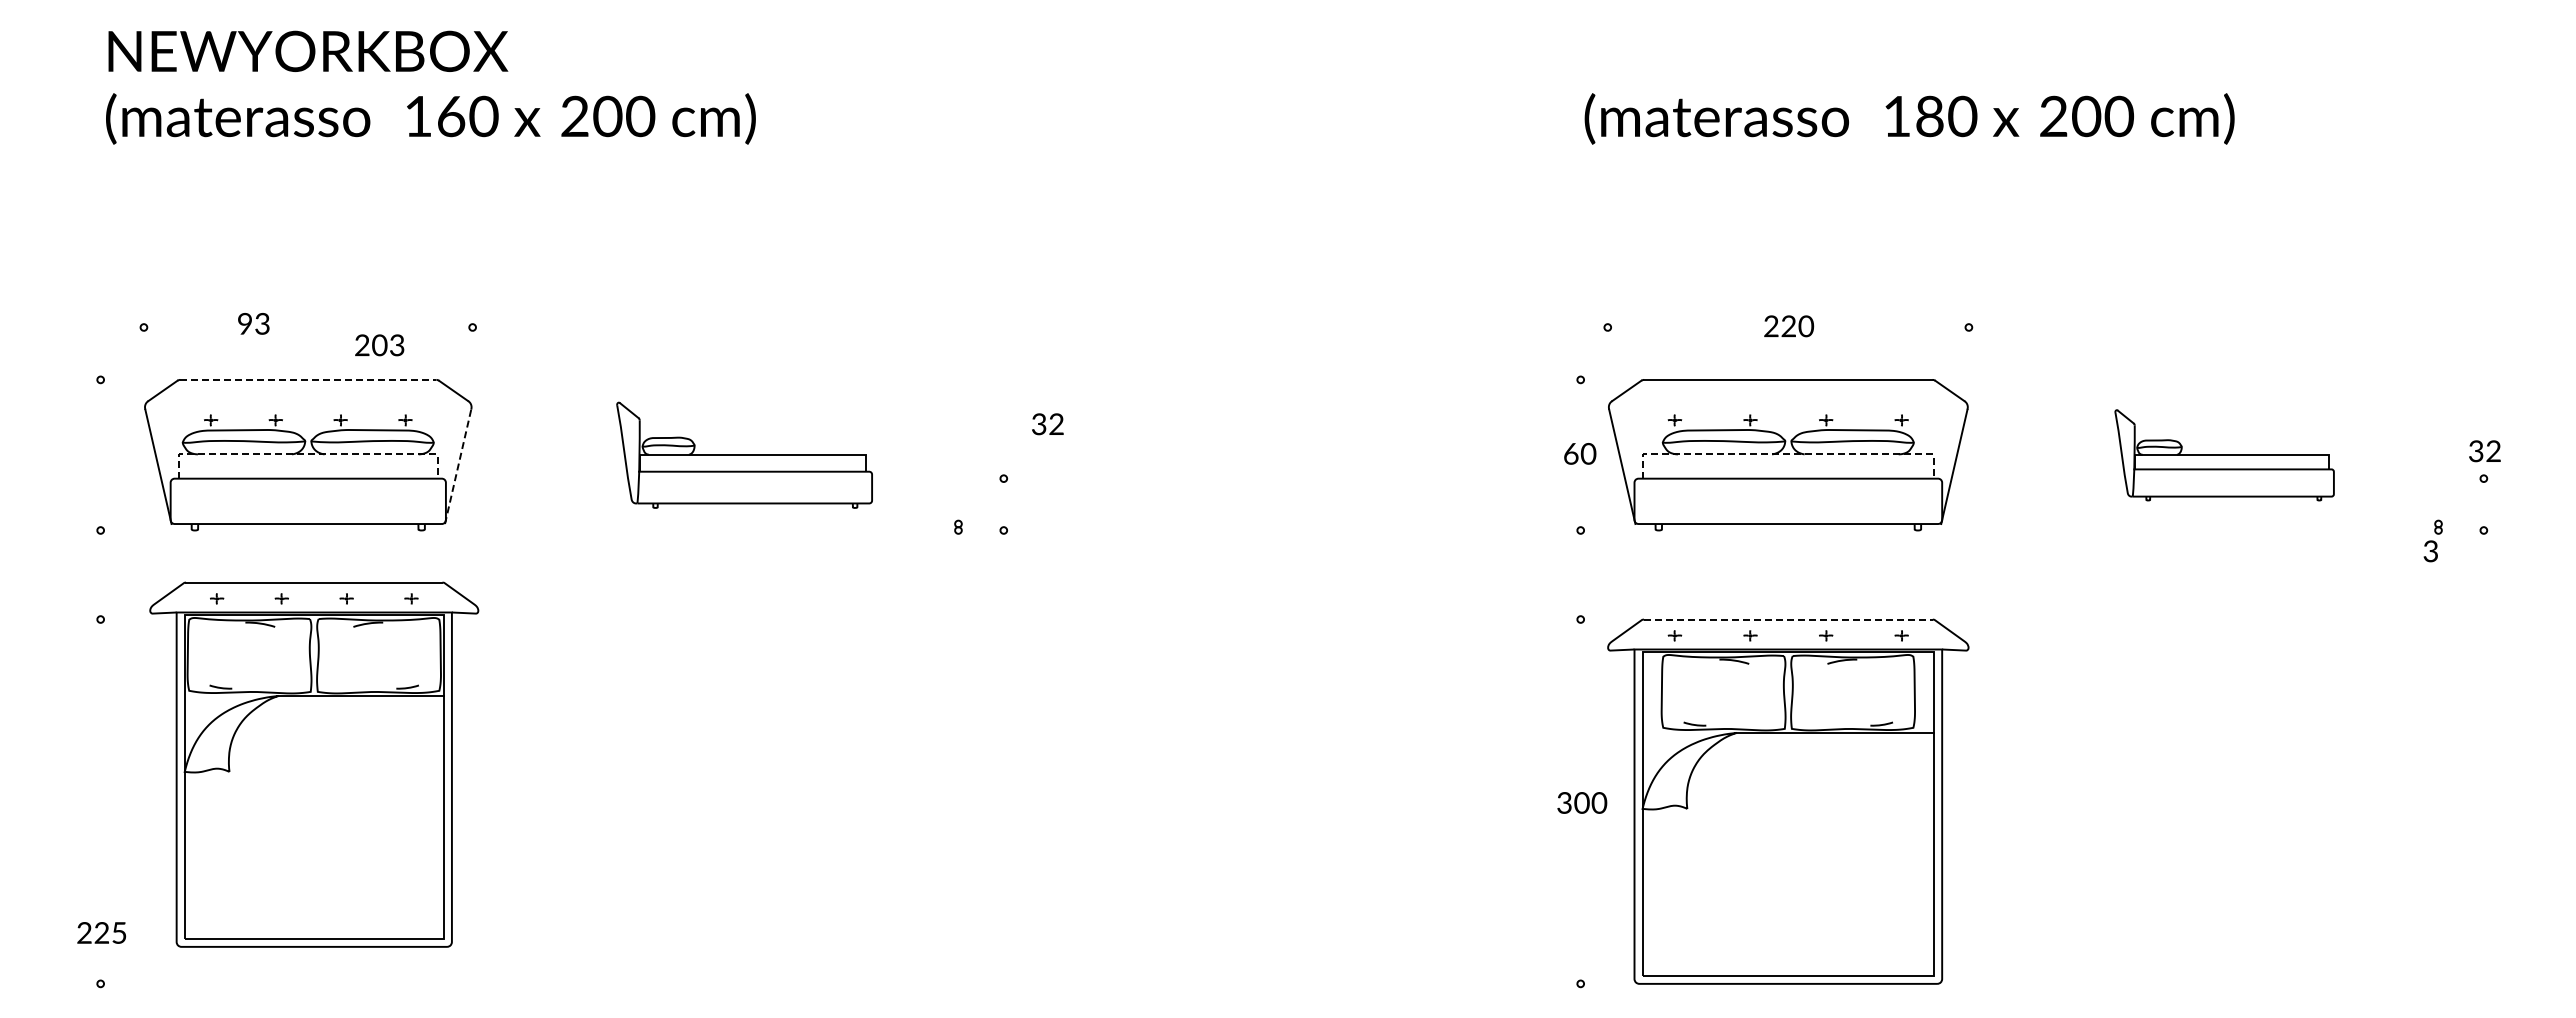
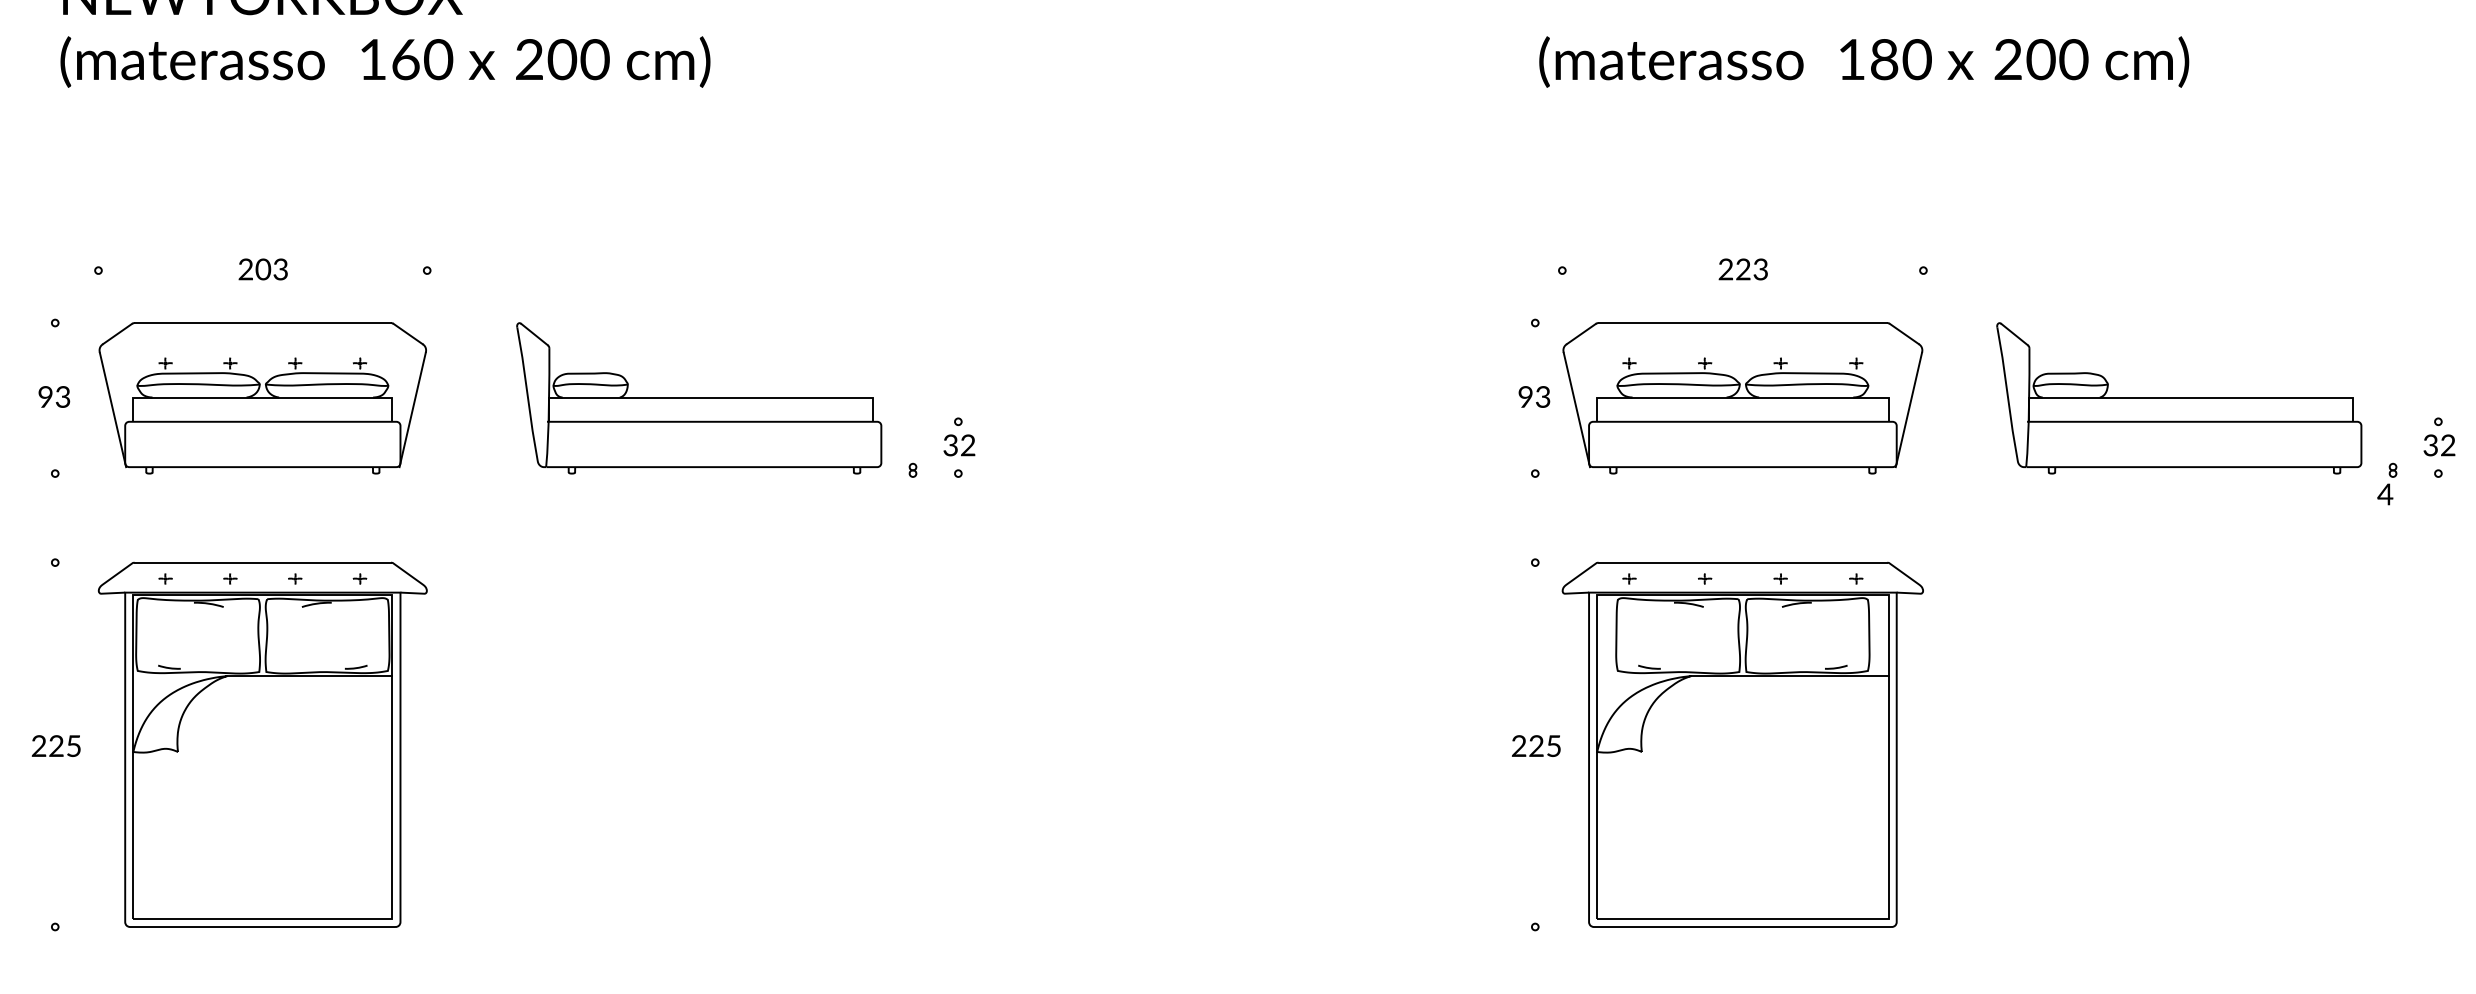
text: (253, 323) -> (54, 396), moved
text: (1806, 326) -> (1761, 269), 220 -> 223
text: (379, 345) -> (263, 269), moved
line: (308, 379) -> (263, 322), dashed -> solid
text: (1047, 424) -> (959, 445), moved
text: (2484, 451) -> (2439, 445), moved
text: (1580, 453) -> (1535, 396), 60 -> 93
line: (308, 454) -> (263, 397), dashed -> solid
line: (1788, 454) -> (1743, 397), dashed -> solid
part: (744, 455) -> (699, 398), size x1.43
part: (2224, 455) -> (2179, 398), size x1.67
line: (458, 466) -> (413, 409), dashed -> solid
text: (2430, 551) -> (2385, 494), 3 -> 4
line: (1788, 619) -> (1743, 562), dashed -> solid
part: (314, 764) -> (263, 744), moved
text: (1582, 802) -> (1537, 745), 300 -> 225
text: (101, 932) -> (56, 745), moved

